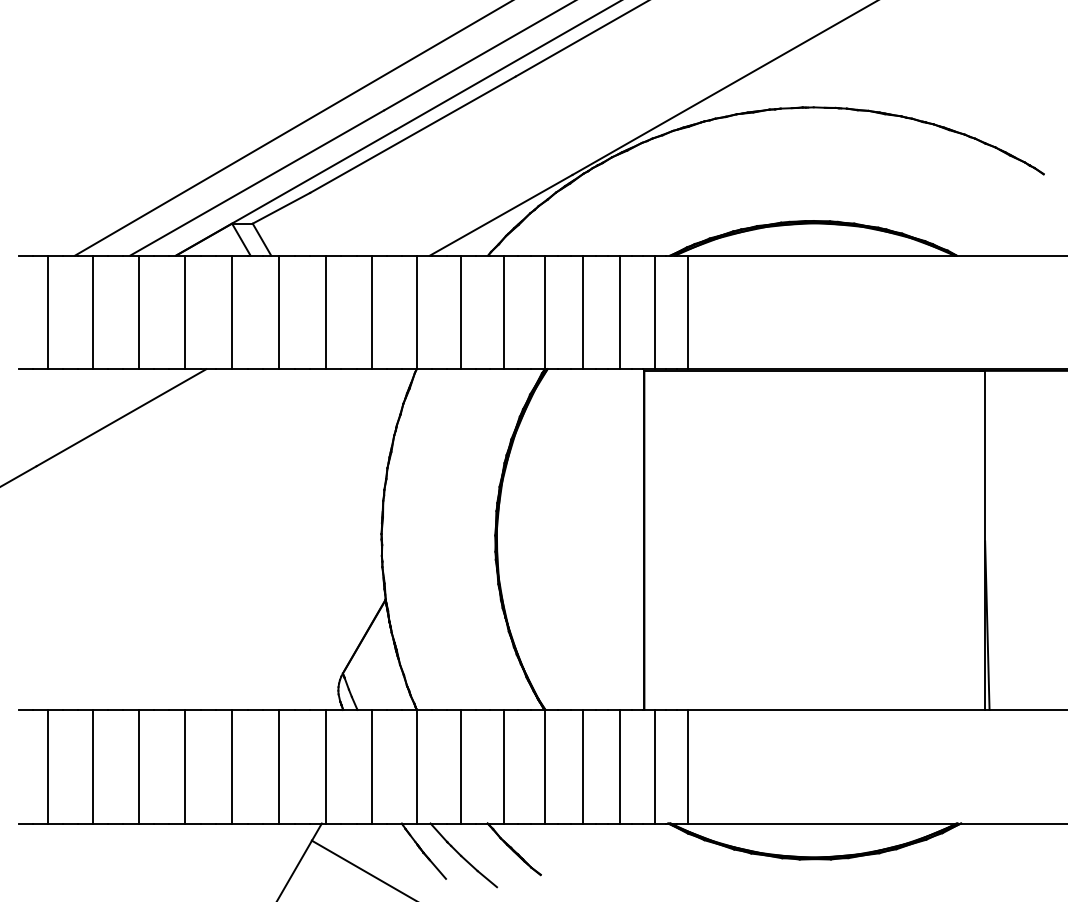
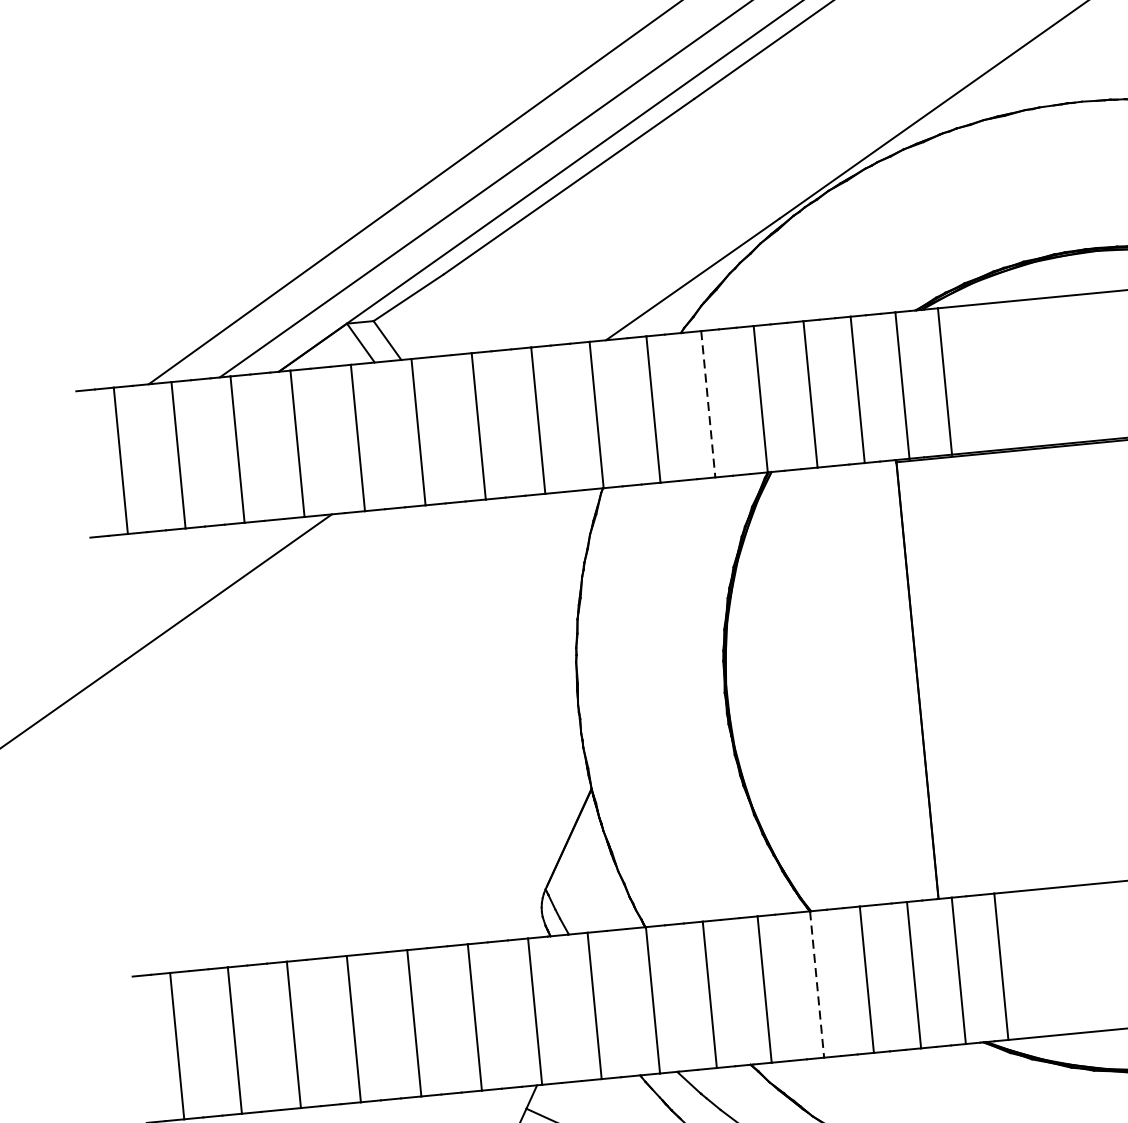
line: (503, 312) -> (707, 404), solid -> dashed
line: (544, 766) -> (816, 984), solid -> dashed

